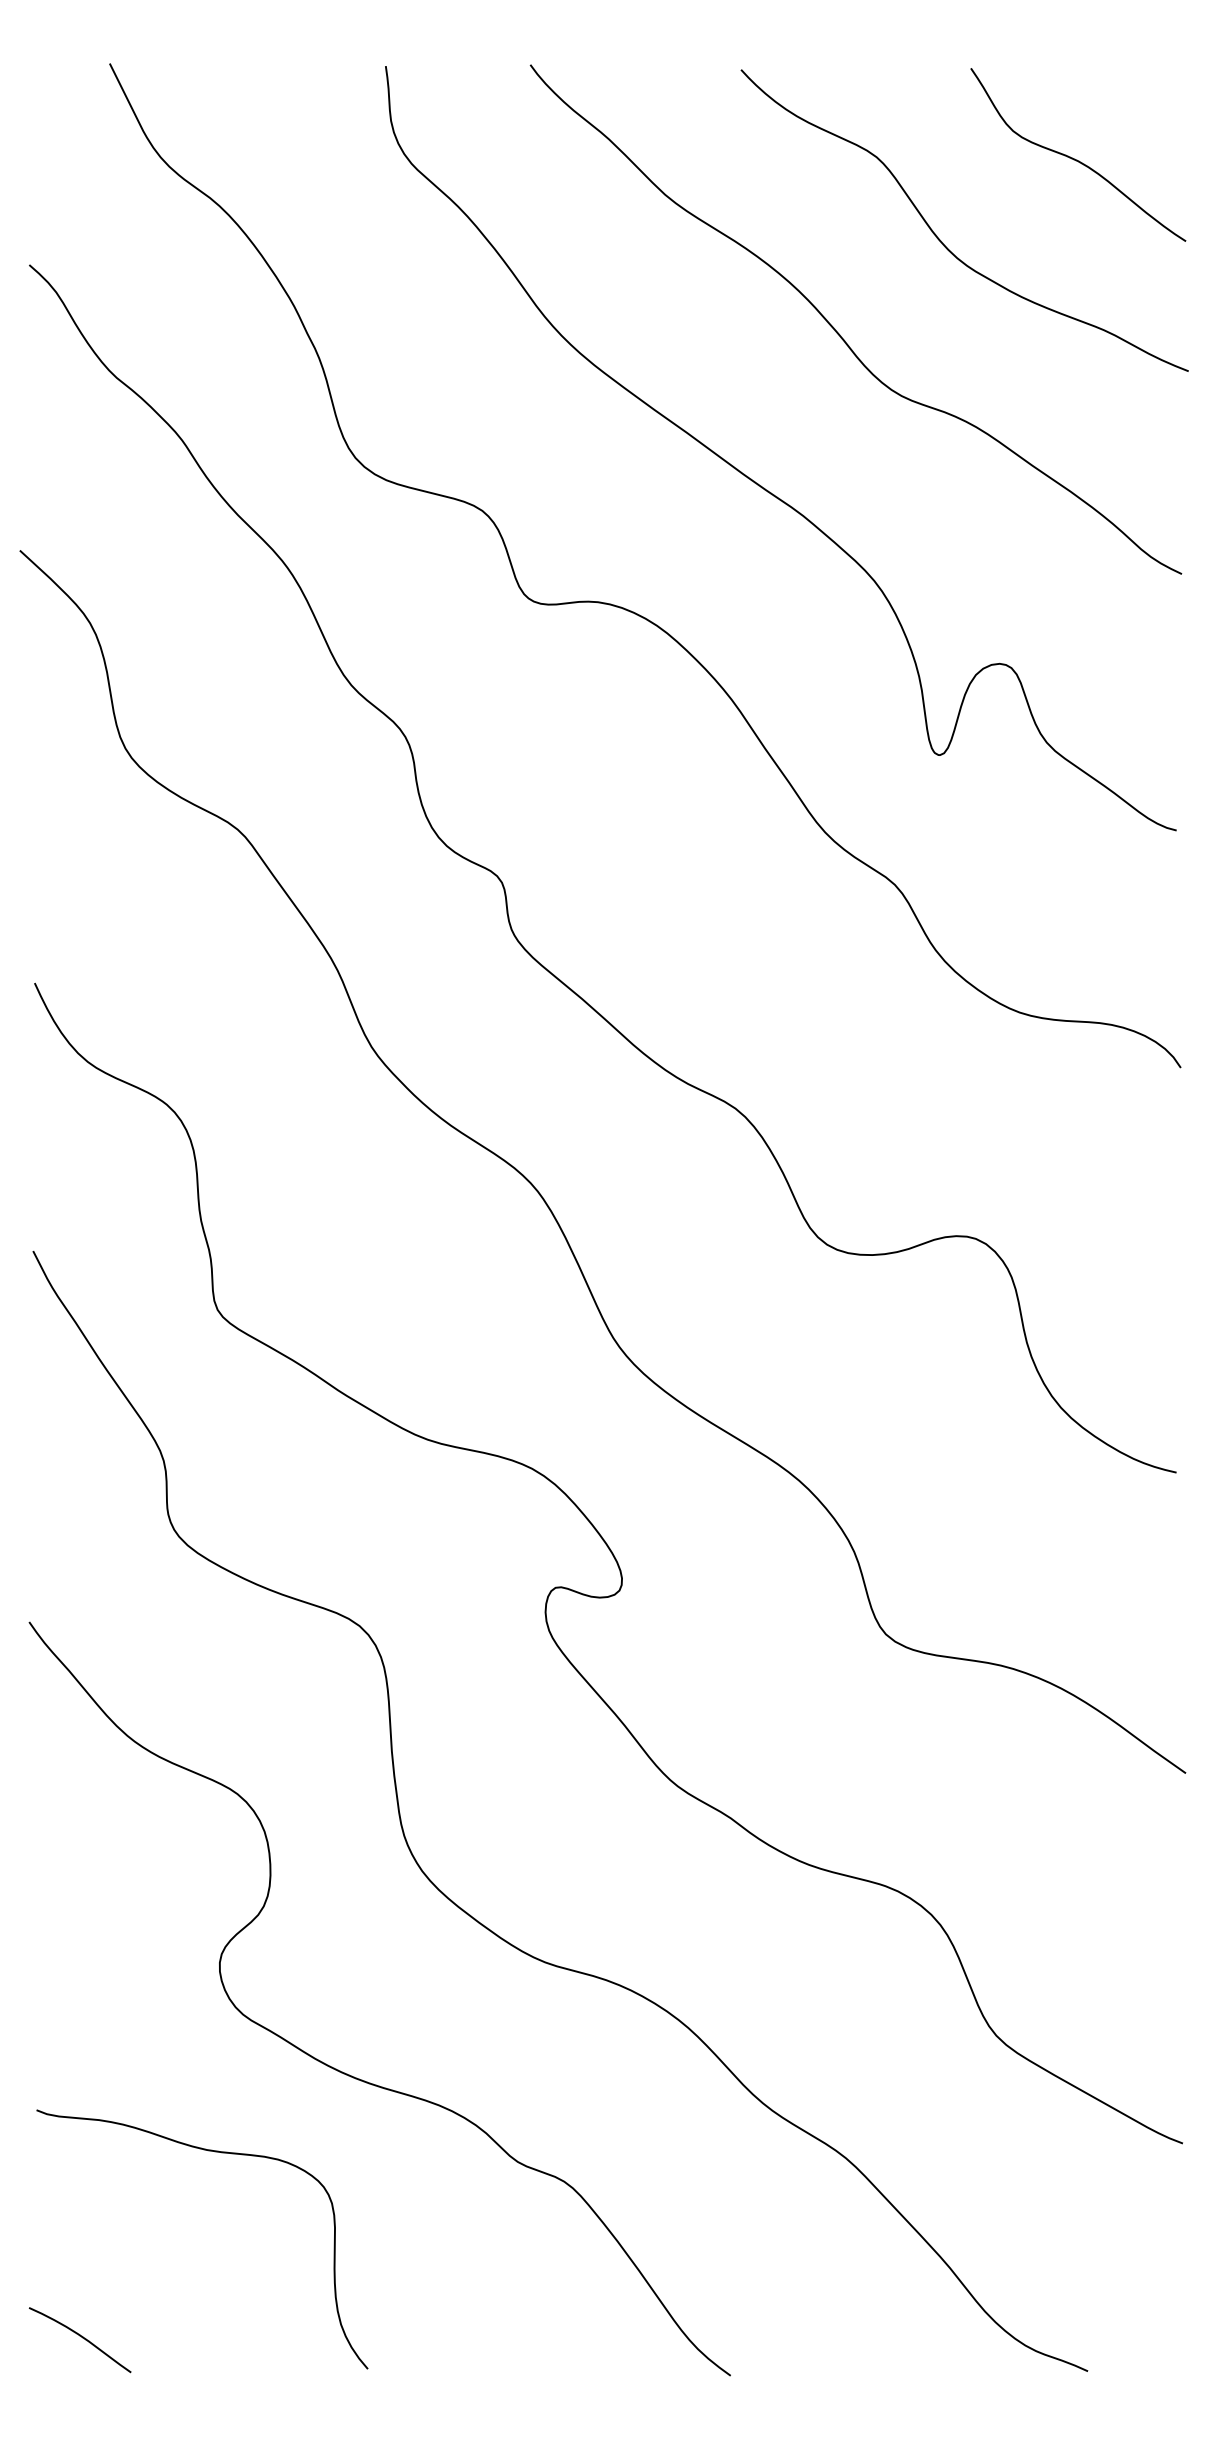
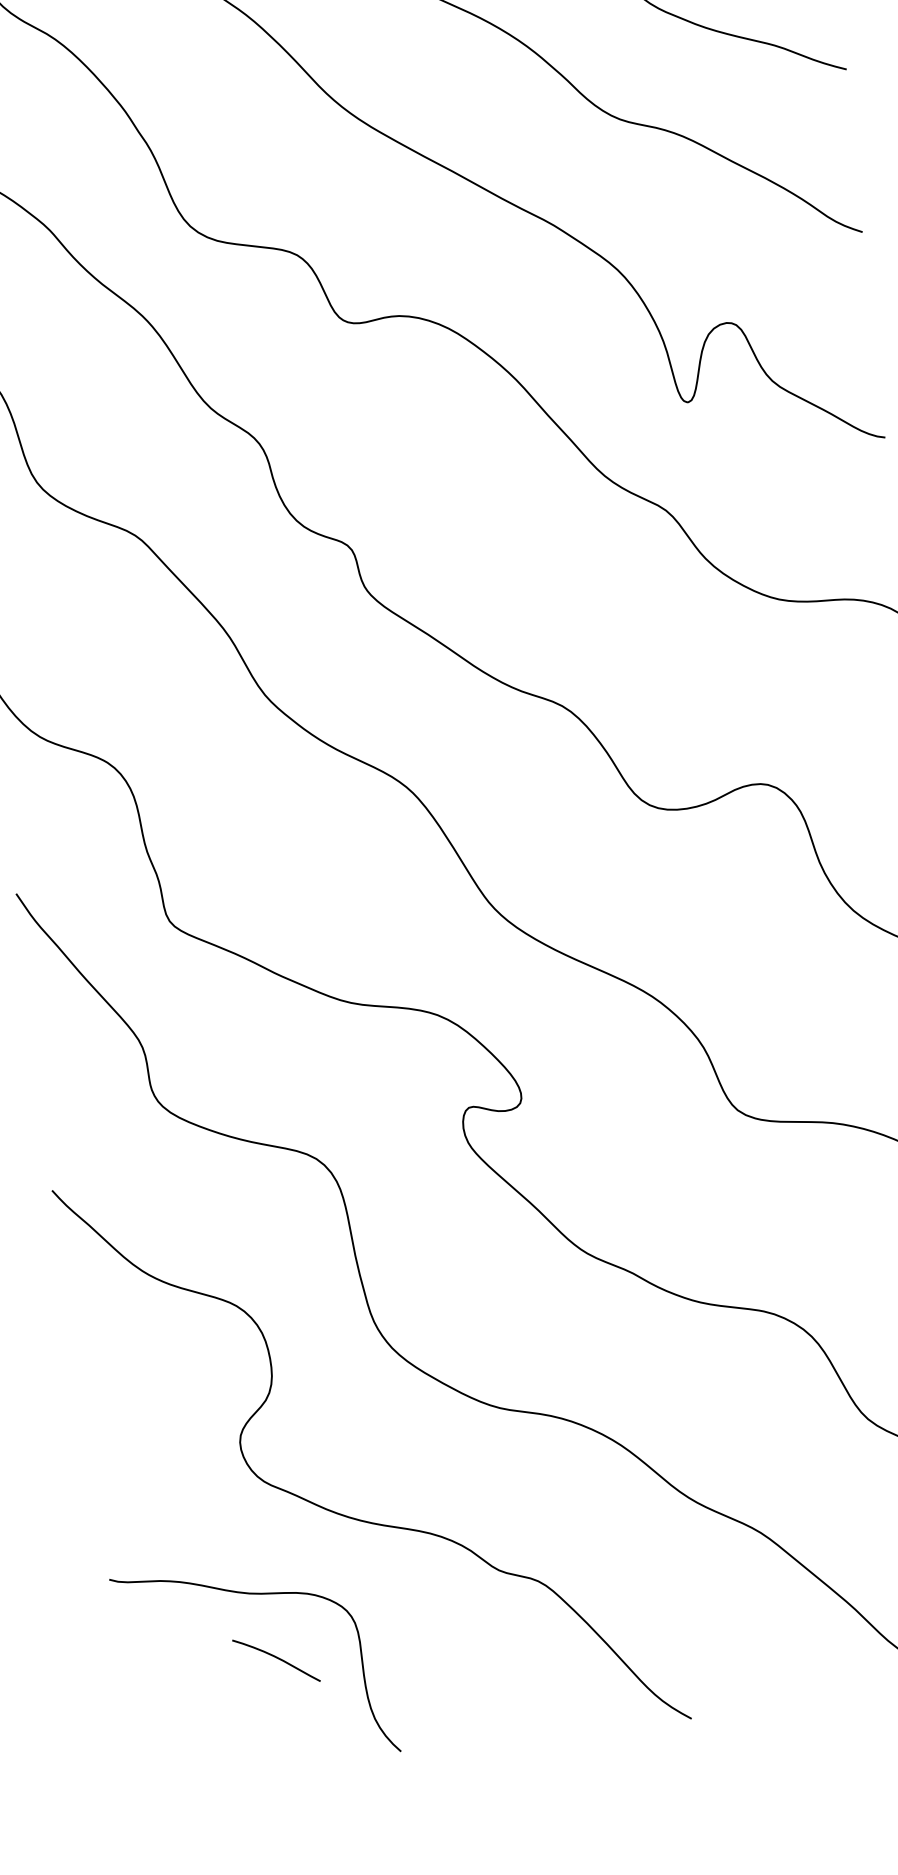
curve: (82, 2338) -> (278, 1659), moved

